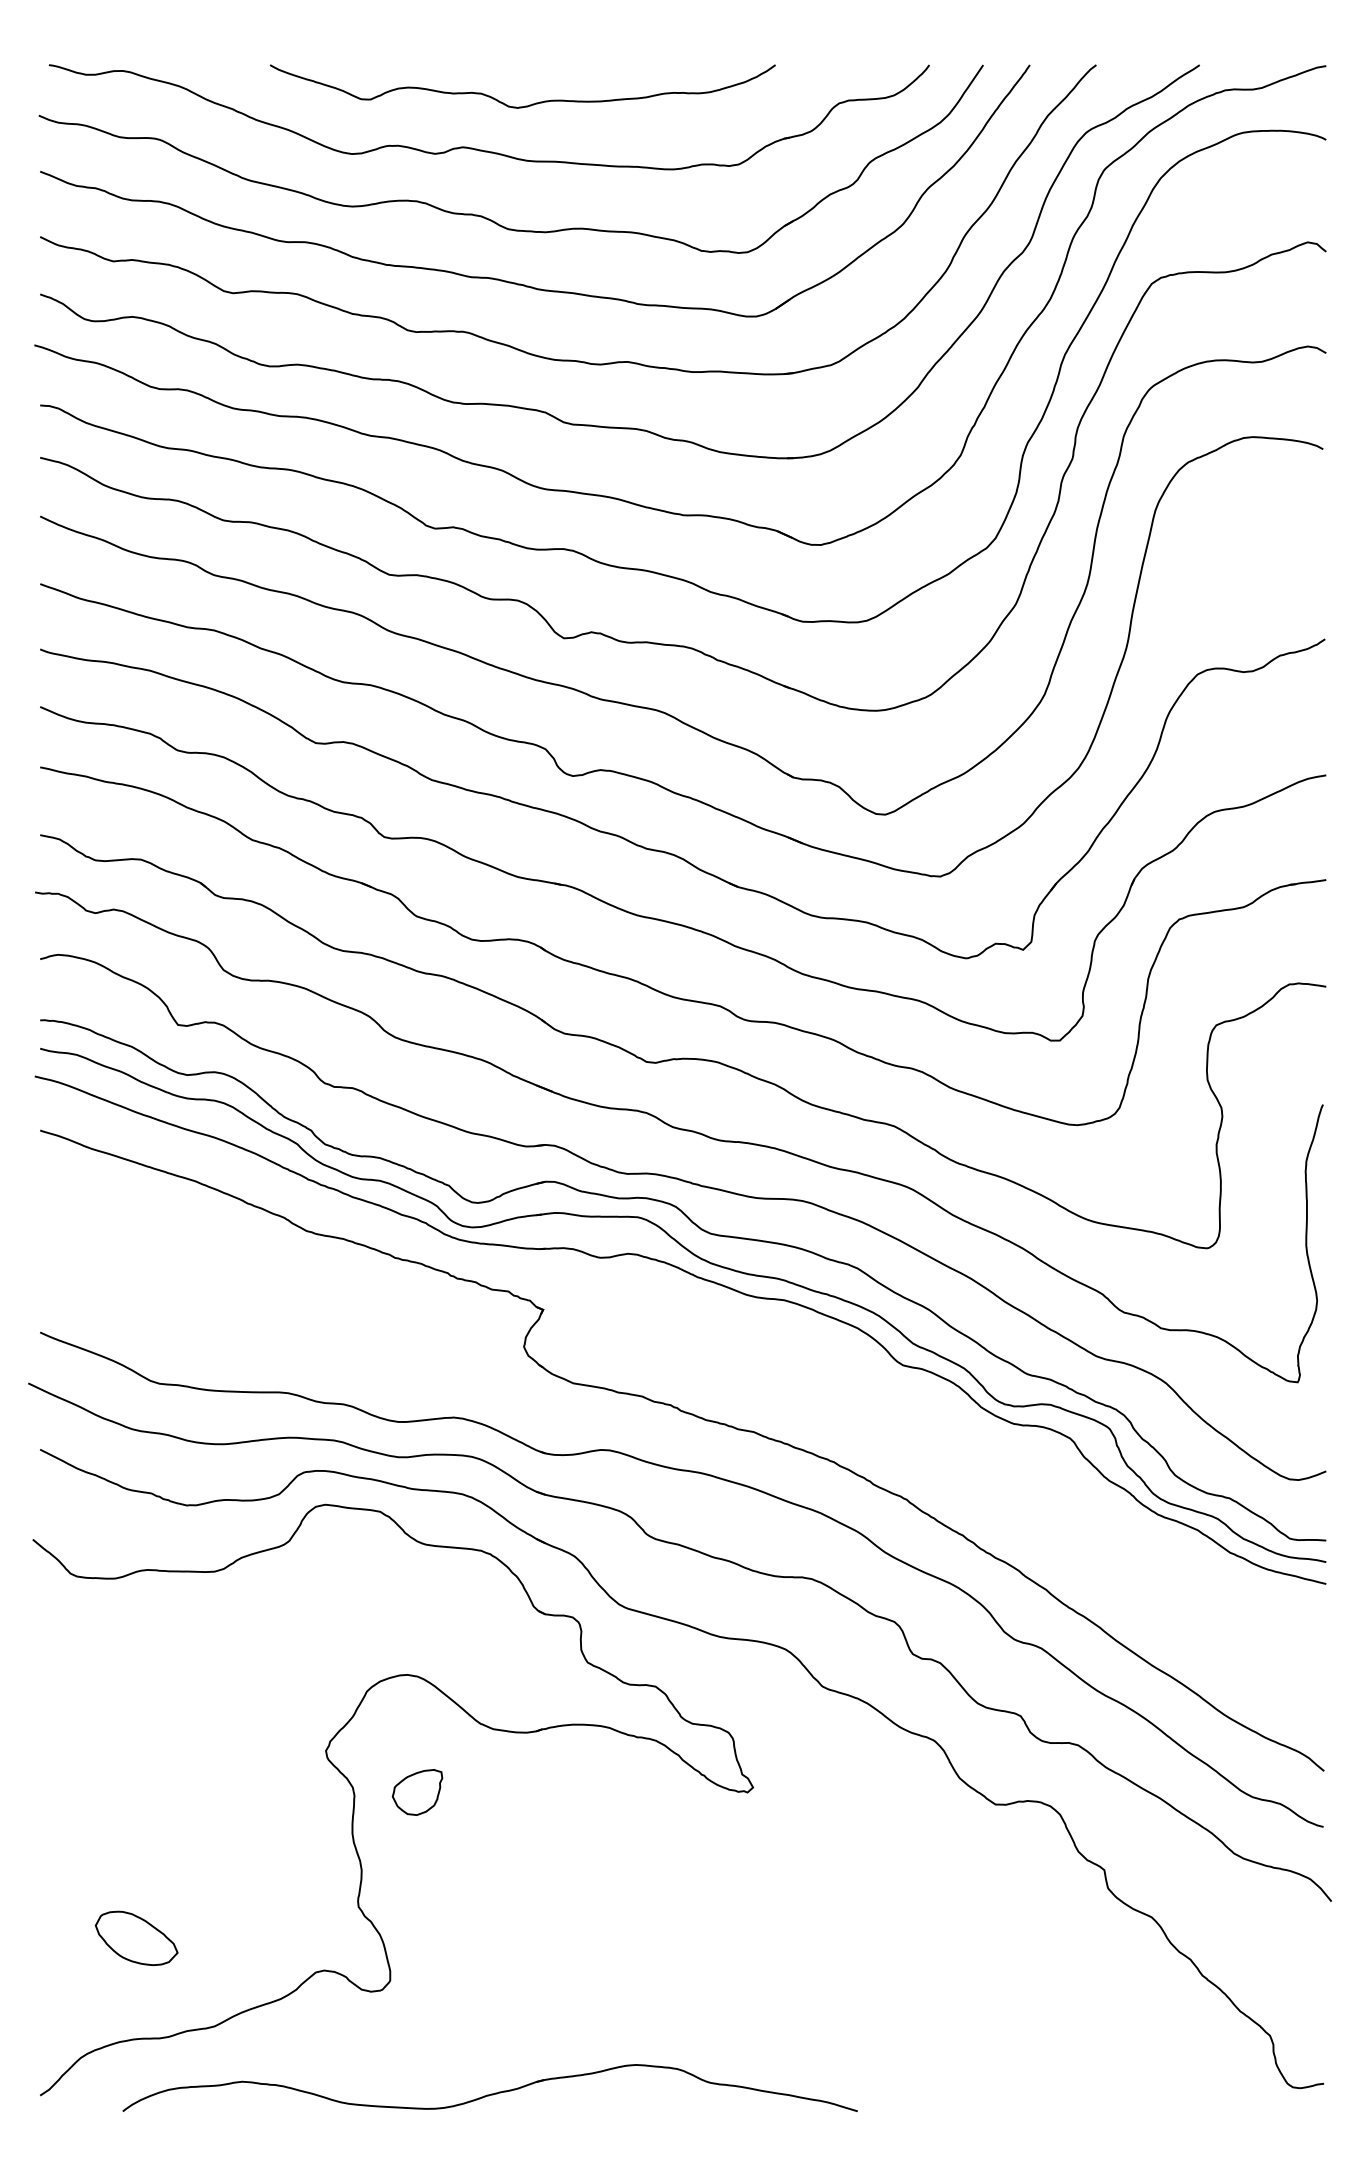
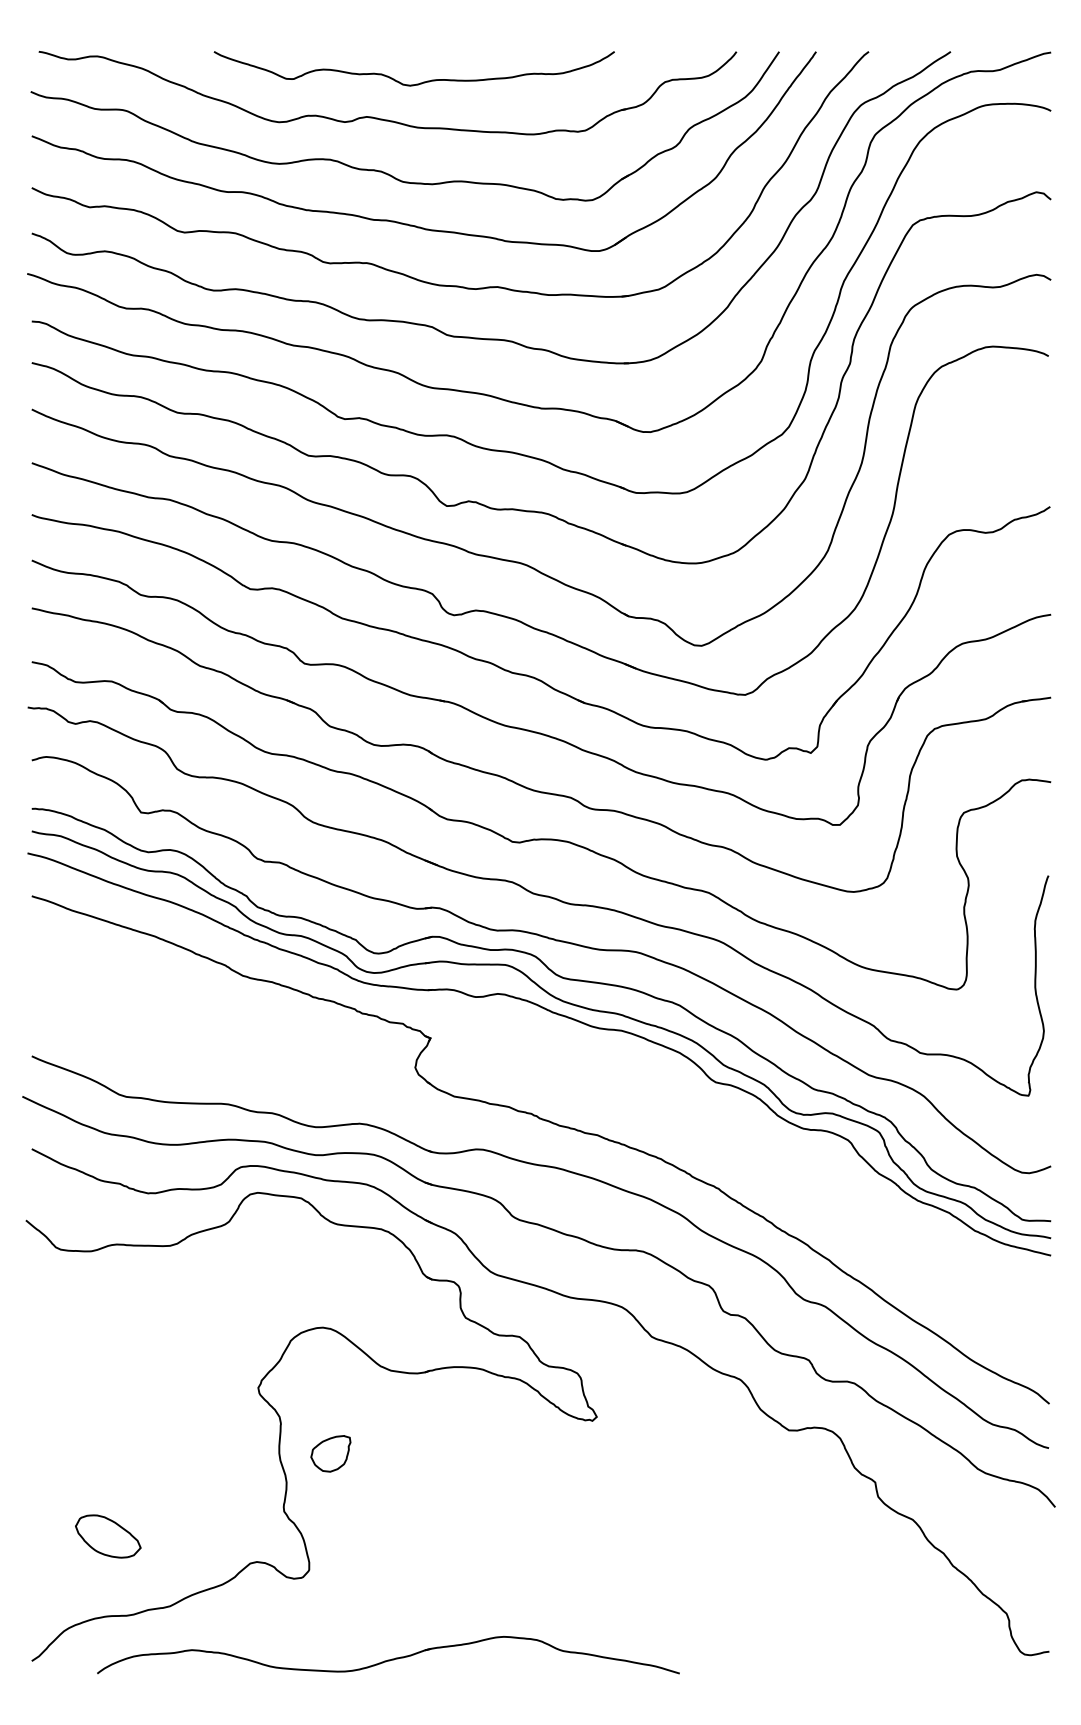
part: (417, 1792) -> (330, 1453), moved

